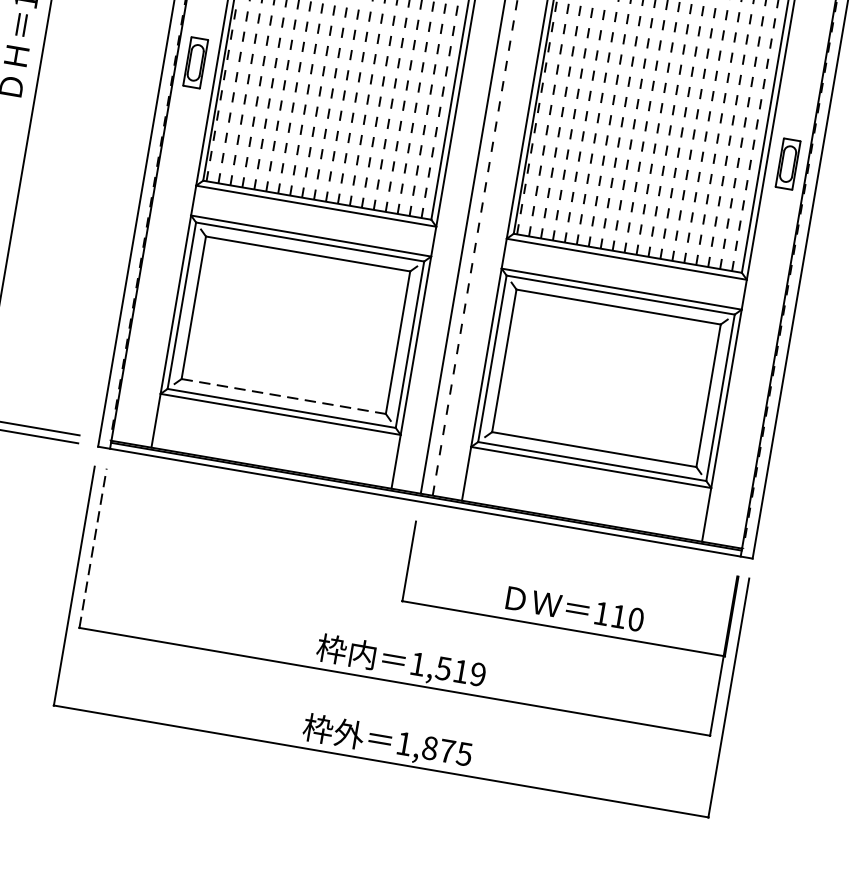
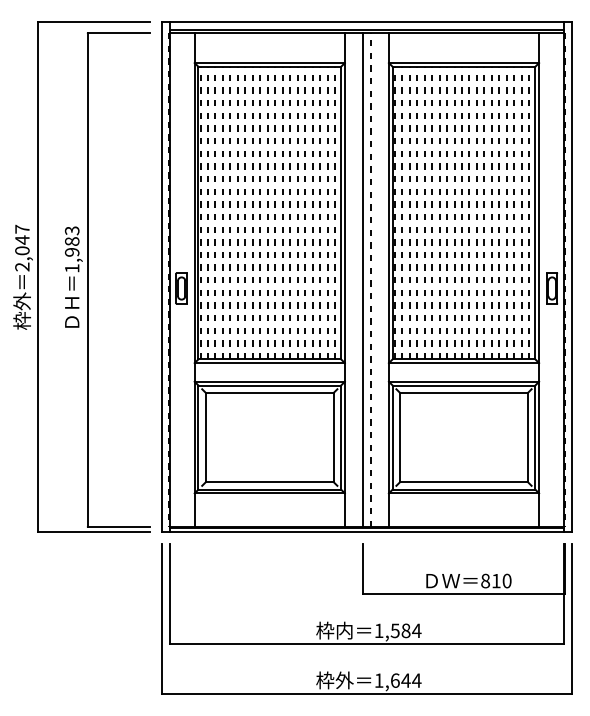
line: (283, 397) -> (269, 482), dashed -> solid
line: (92, 548) -> (169, 594), dashed -> solid
text: (601, 612) -> (485, 580), 110 -> 810
text: (469, 672) -> (411, 630), 1,519 -> 1,584
text: (446, 750) -> (405, 680), 1,875 -> 1,644

